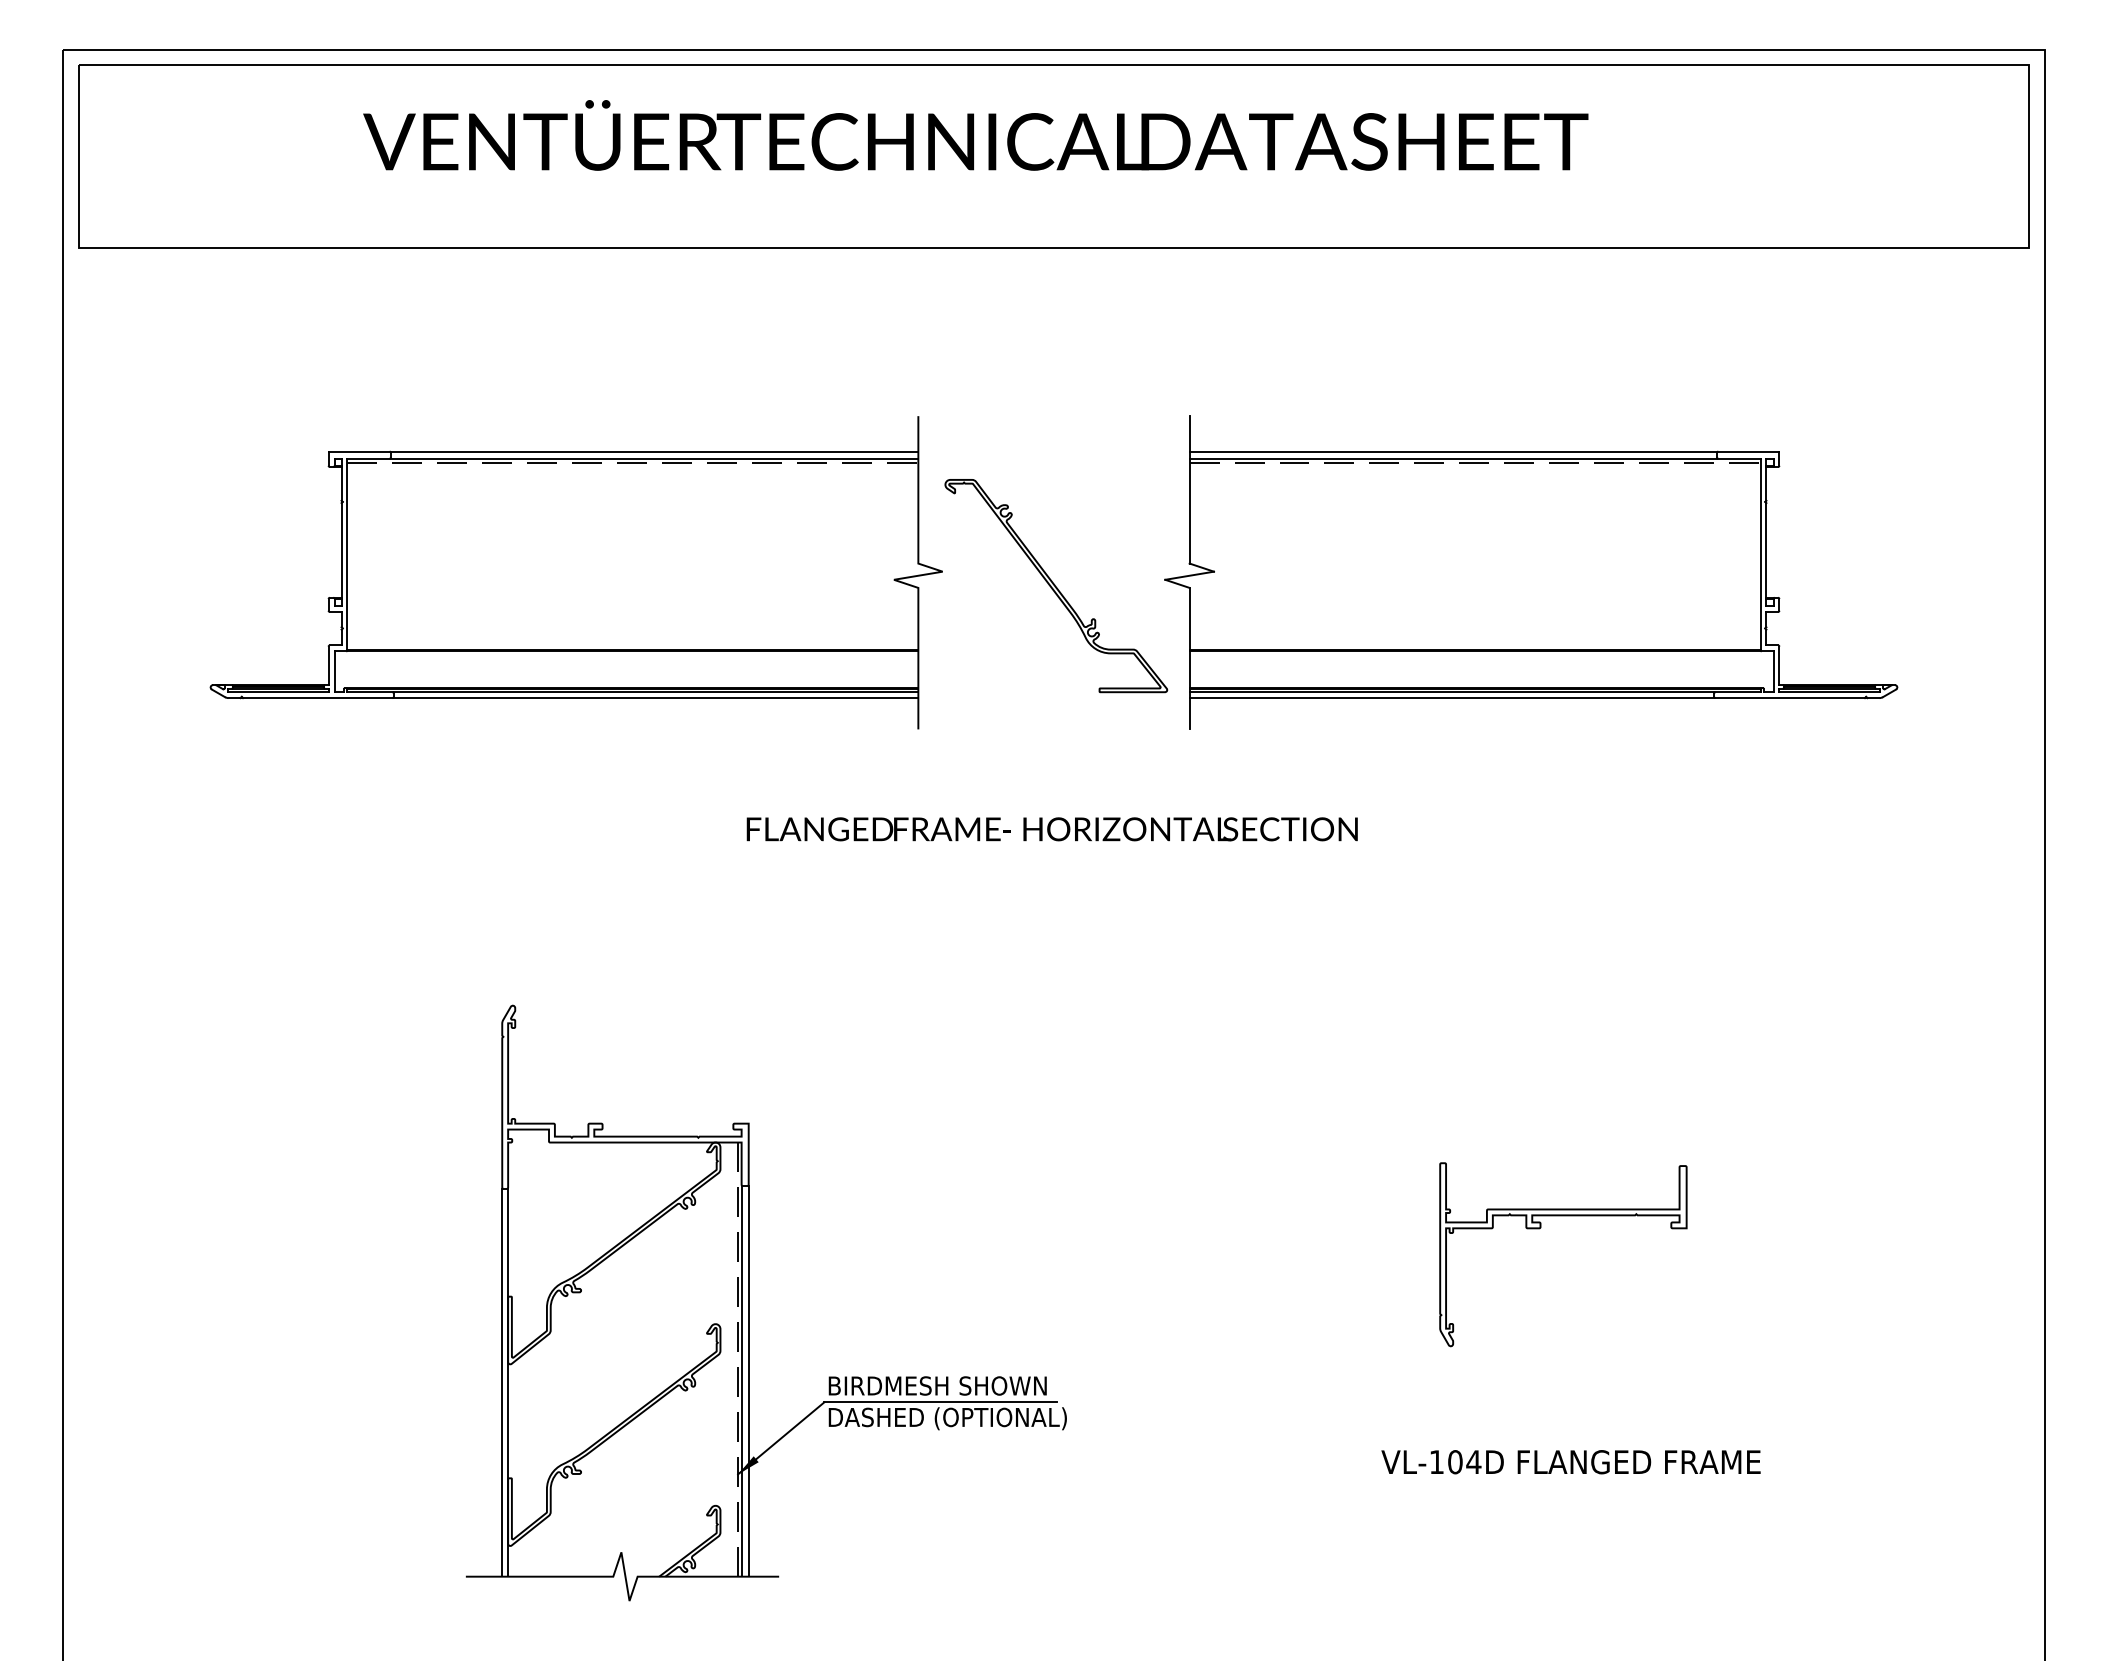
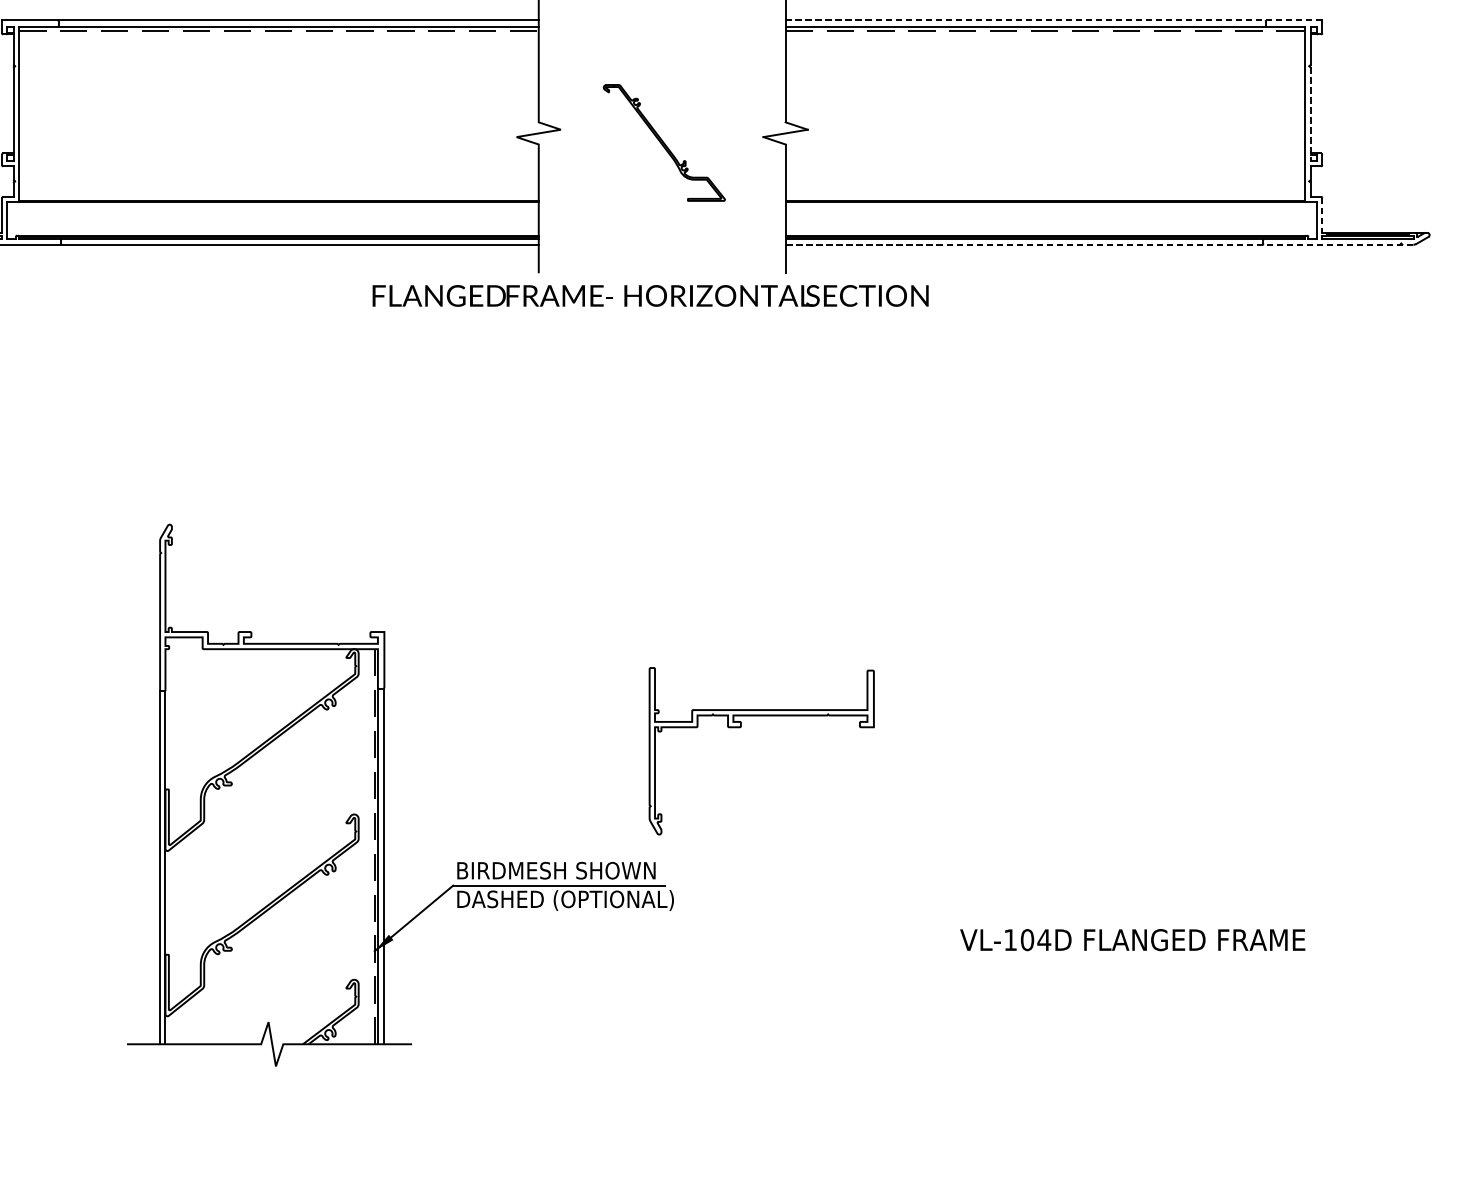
line: (1484, 451) -> (1053, 20), solid -> dashed
line: (1766, 555) -> (1310, 114), solid -> dashed
part: (1056, 586) -> (664, 143), size x0.6
line: (1779, 666) -> (1322, 216), solid -> dashed
line: (1534, 698) -> (1099, 245), solid -> dashed
text: (1051, 829) -> (649, 296), moved
part: (1539, 1229) -> (740, 728), moved

